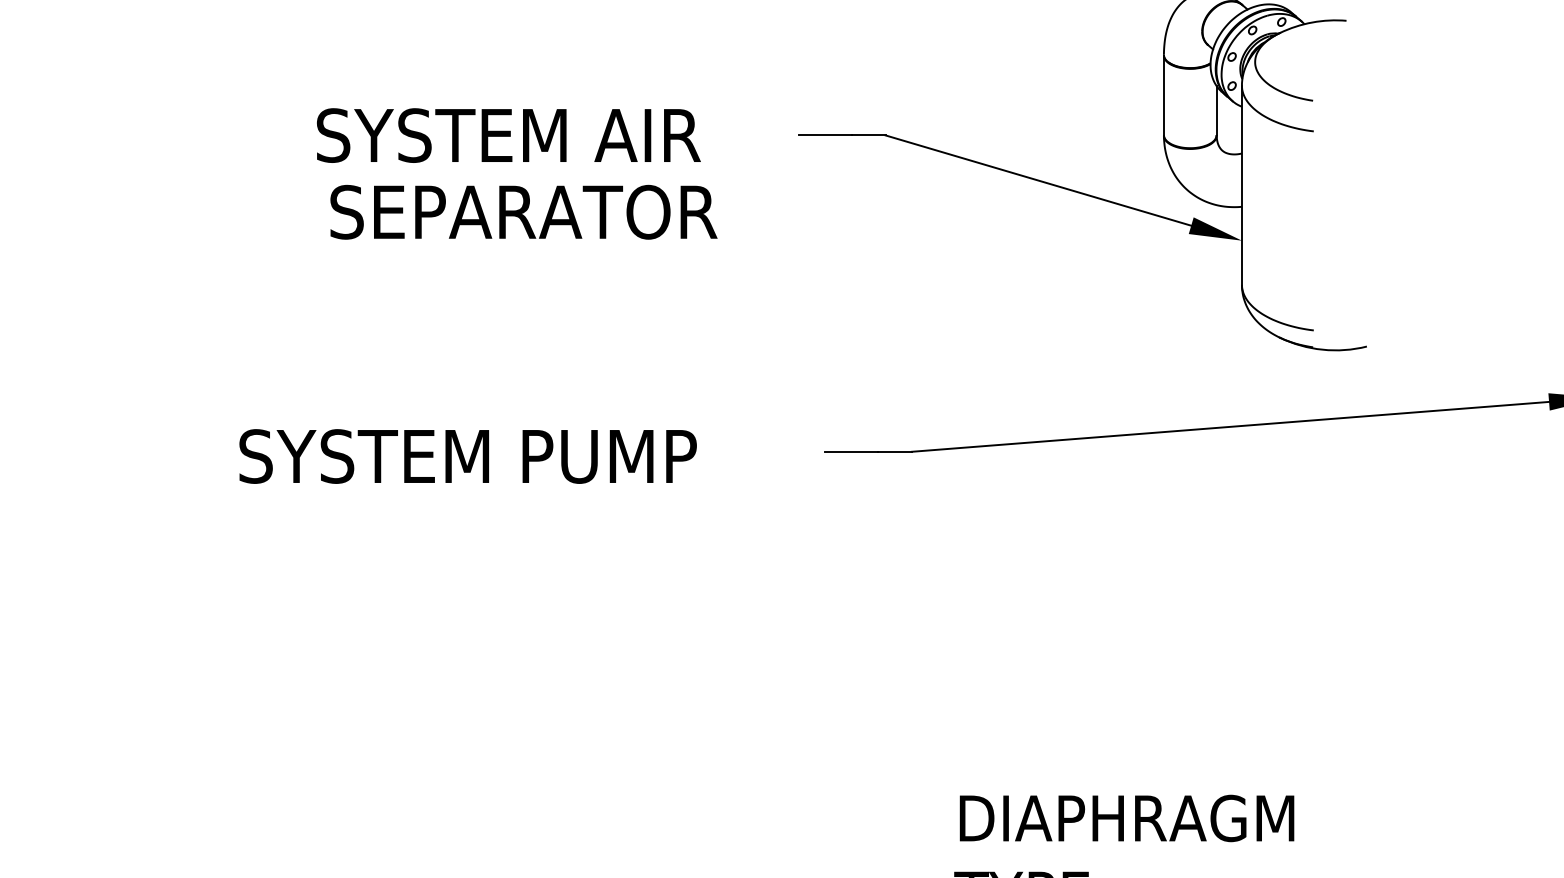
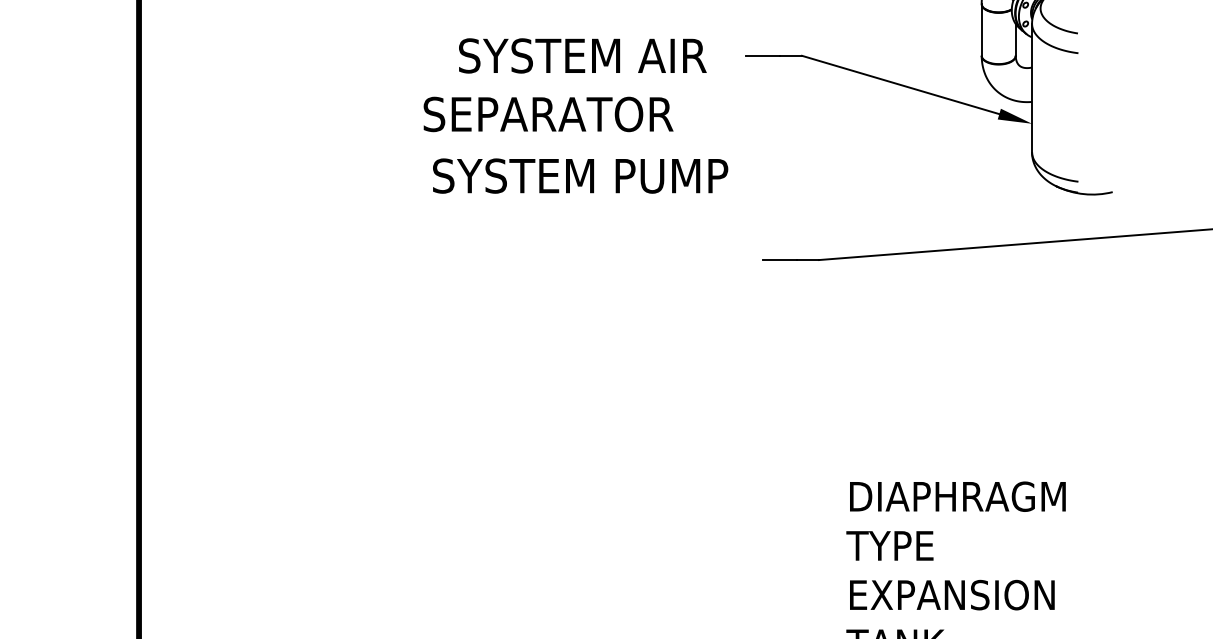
text: (508, 134) -> (582, 55), moved
text: (523, 212) -> (548, 114), moved
text: (468, 455) -> (580, 175), moved

